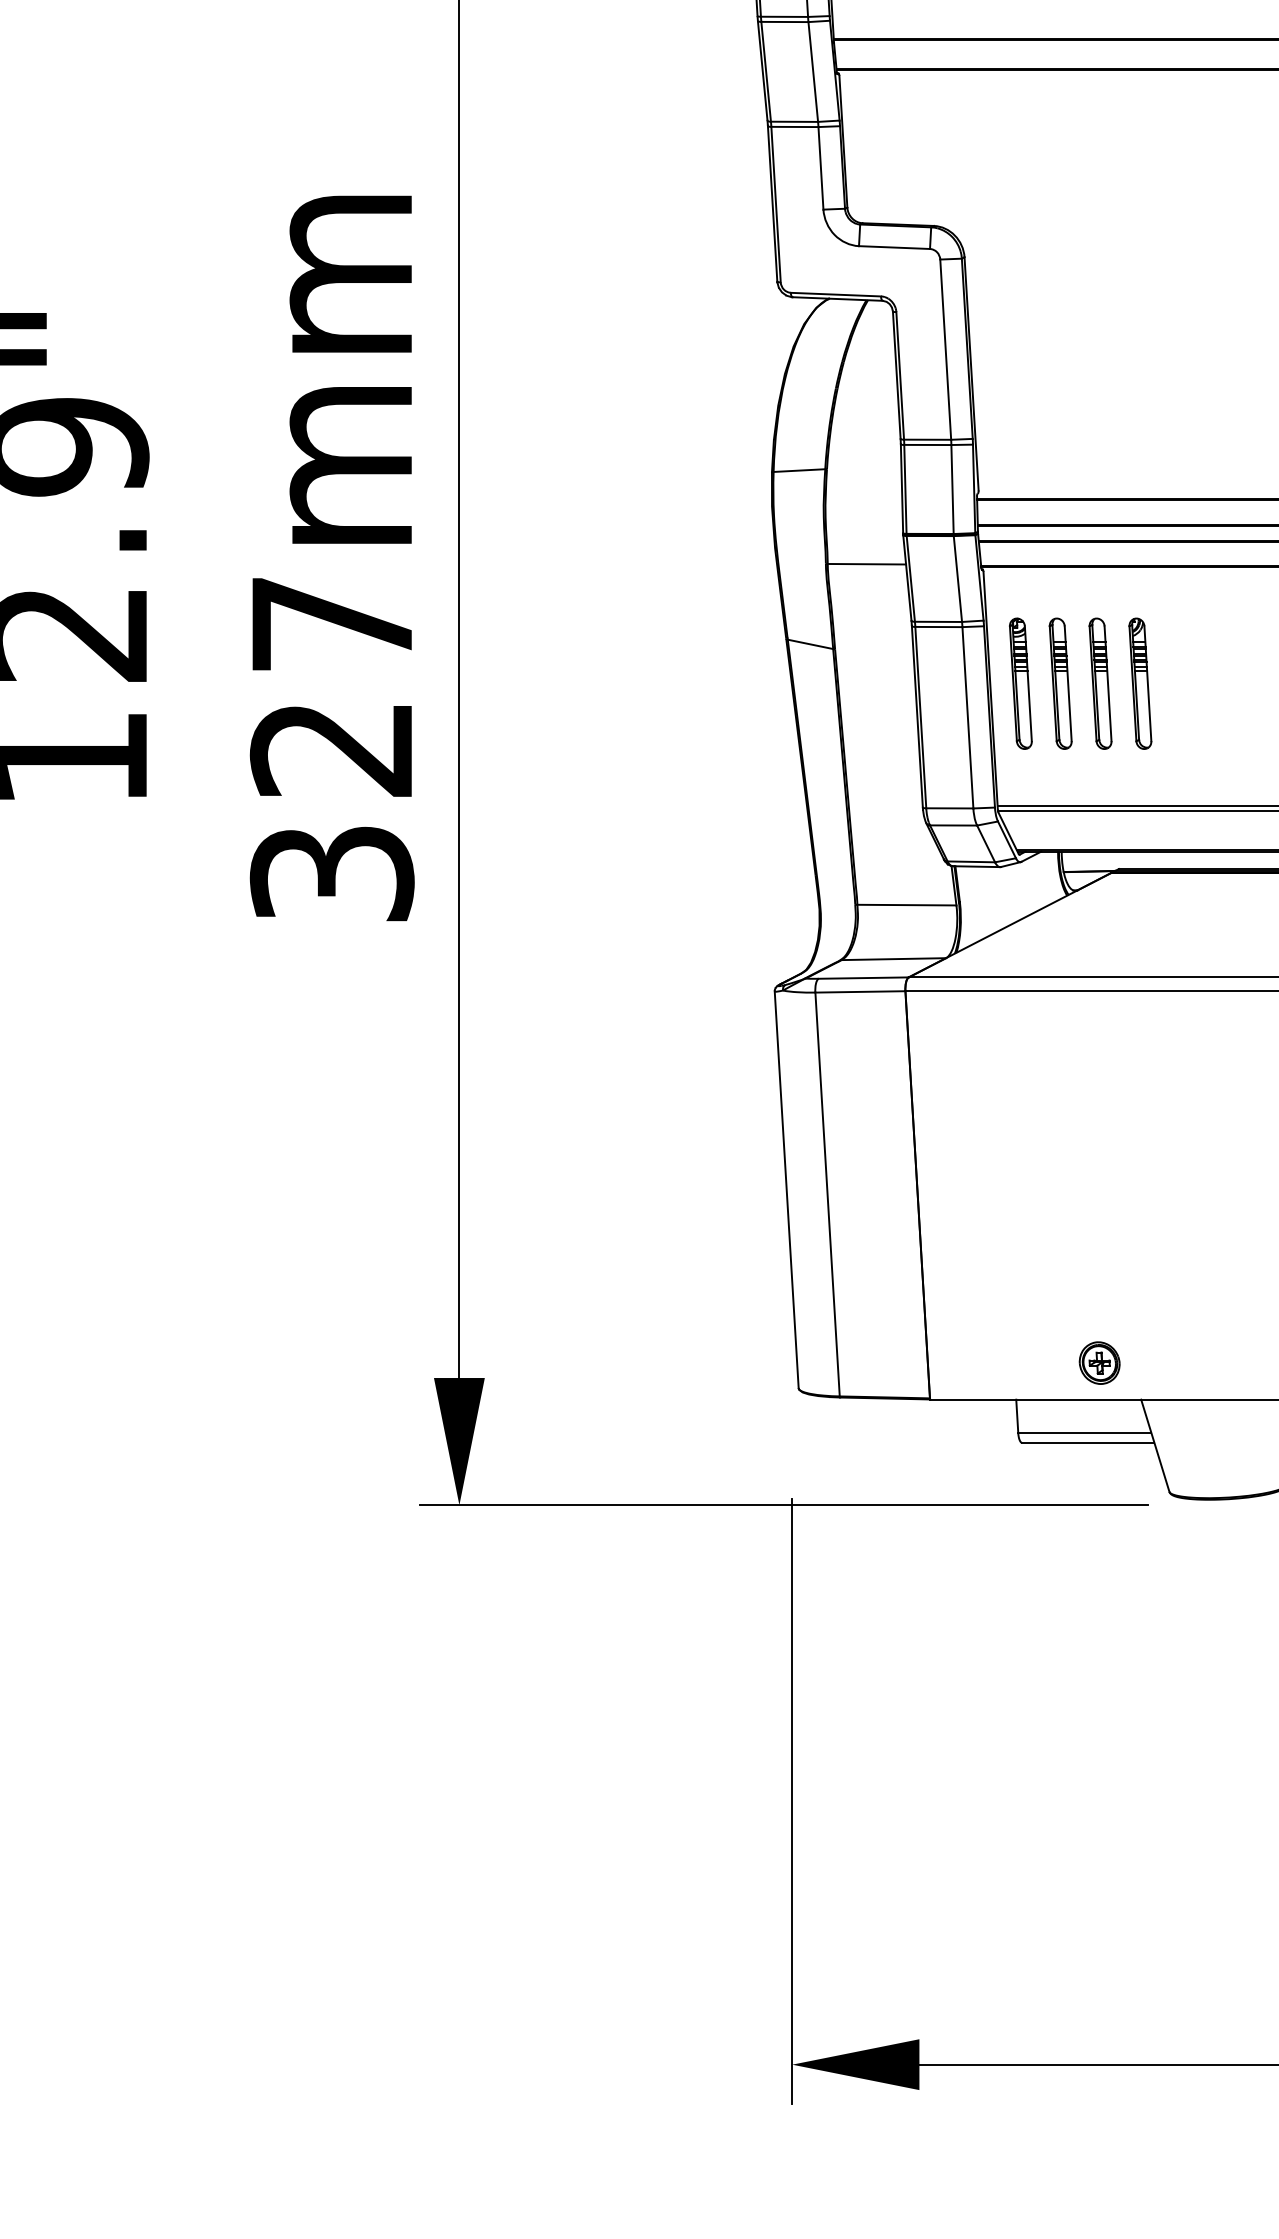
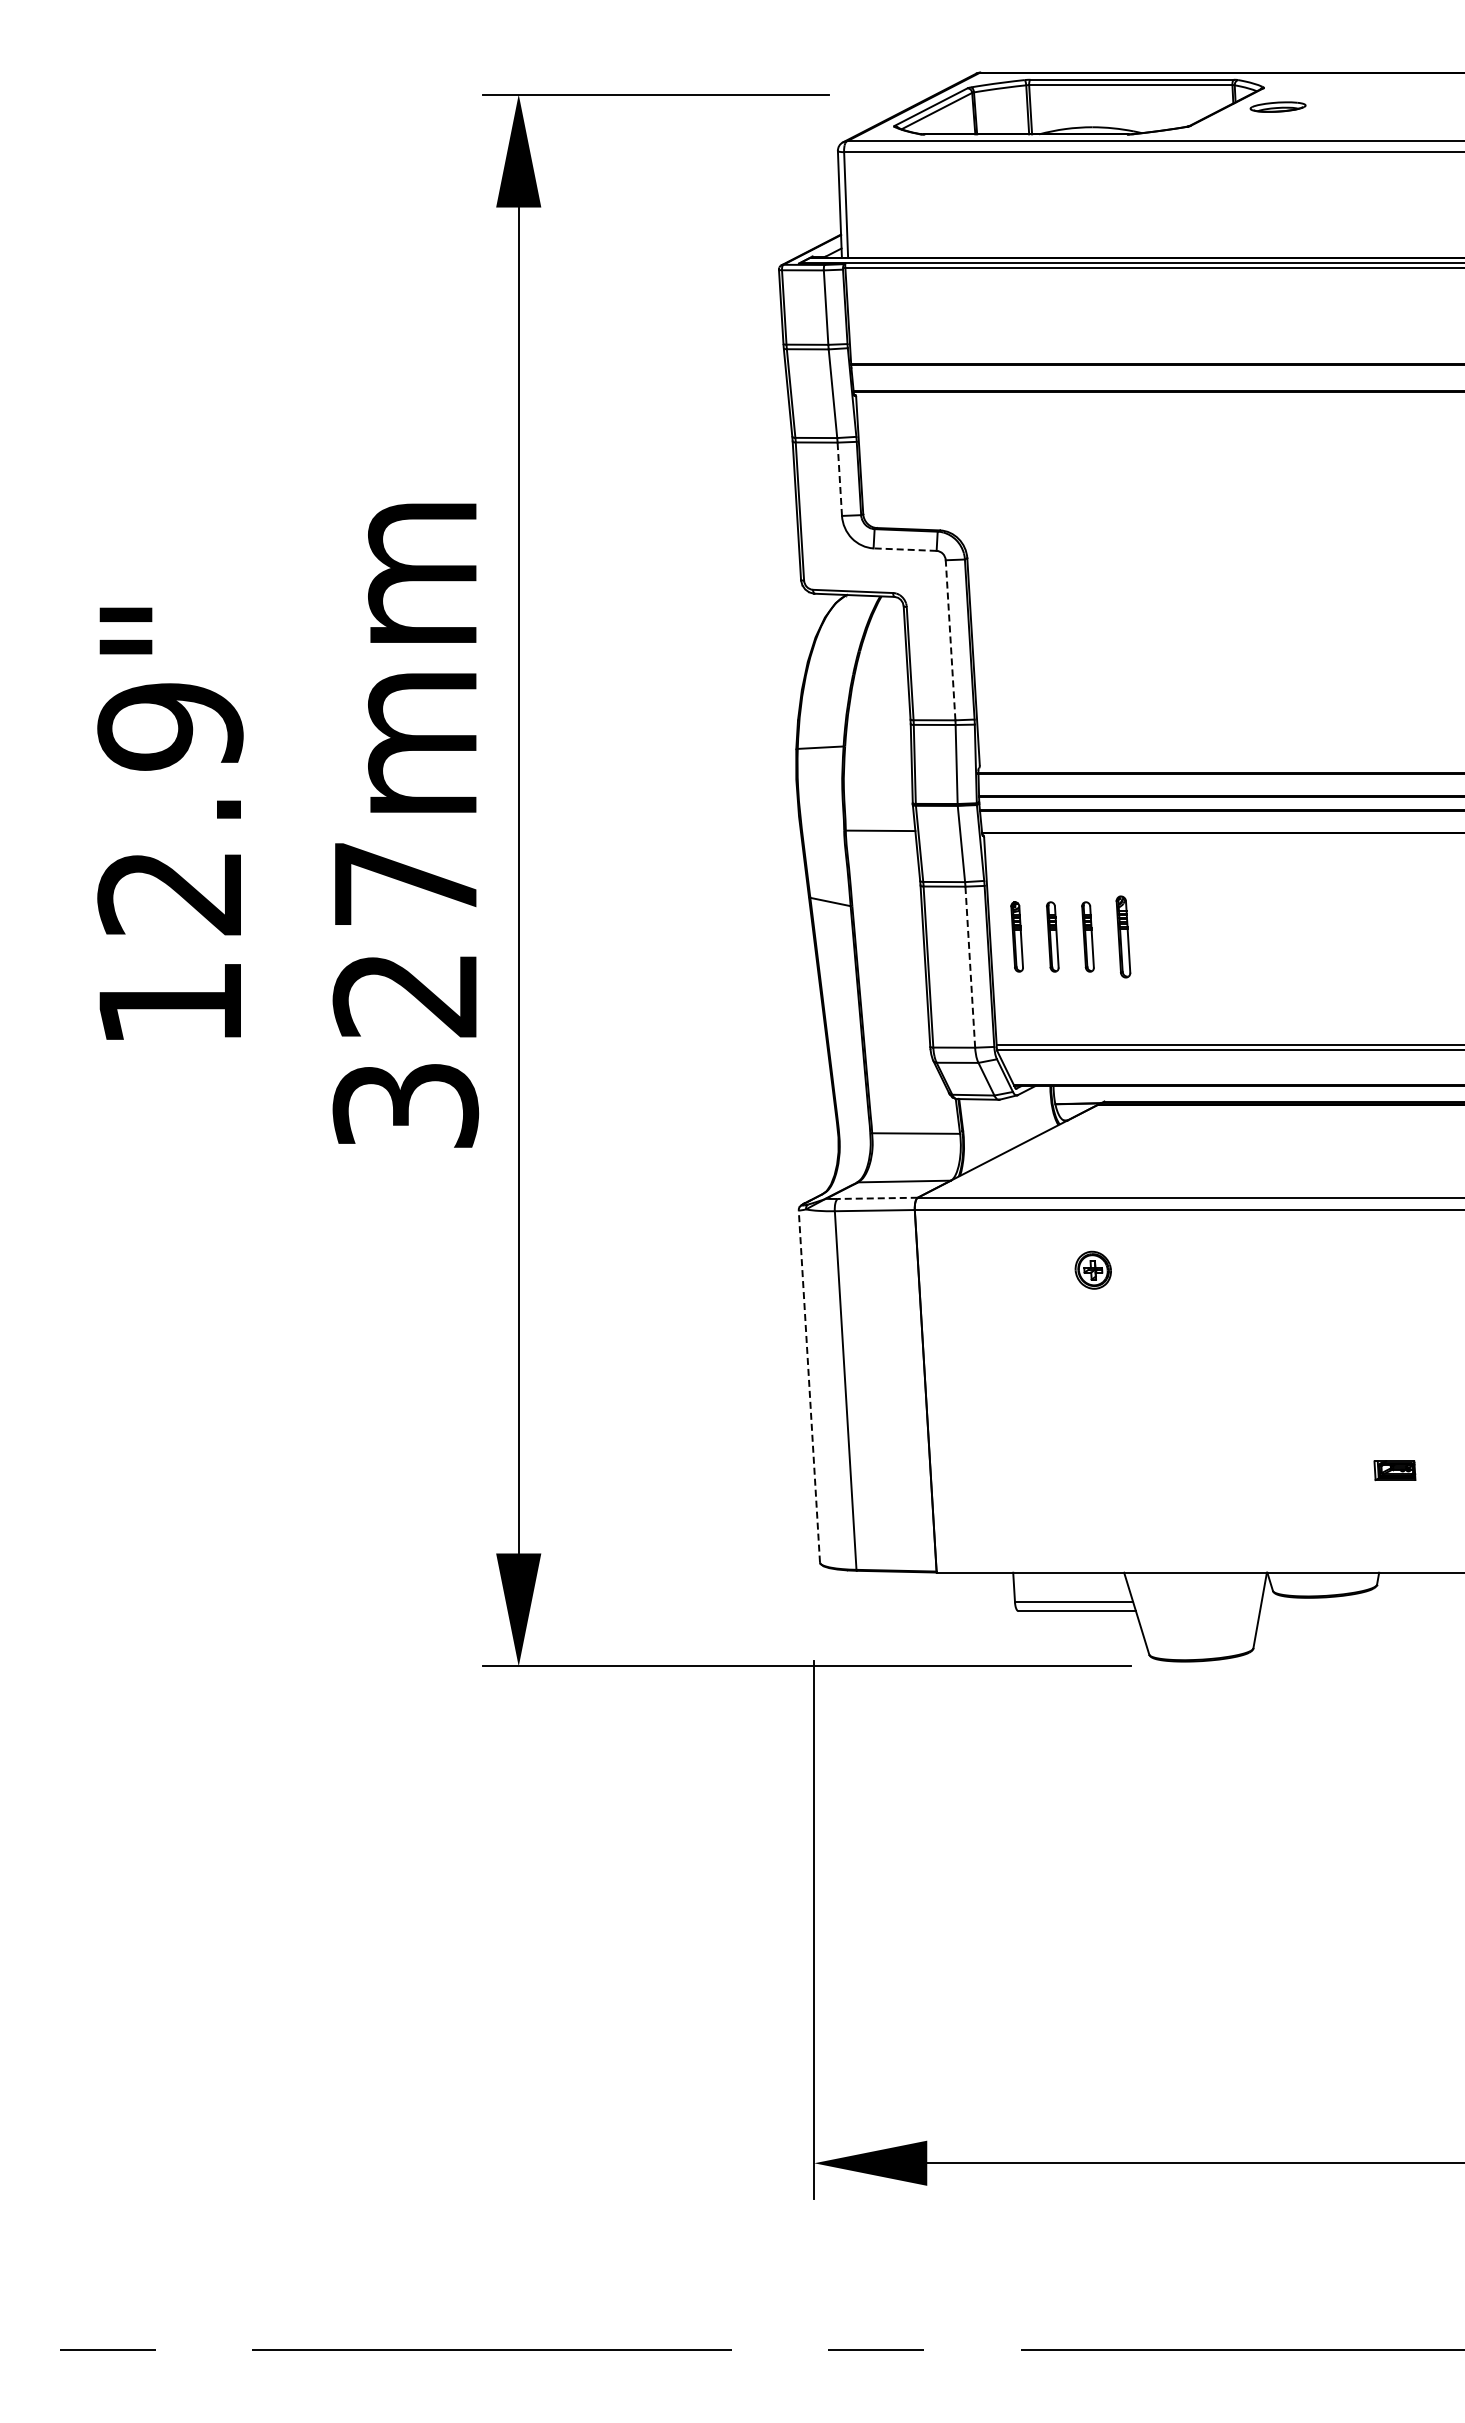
line: (820, 168) -> (839, 479), solid -> dashed
line: (894, 247) -> (905, 549), solid -> dashed
line: (945, 348) -> (950, 639), solid -> dashed
part: (1019, 683) -> (1016, 936), size x0.6
part: (1060, 683) -> (1052, 936), size x0.6
part: (1099, 683) -> (1087, 936), size x0.6
part: (1140, 683) -> (1123, 936), size x0.7
line: (968, 718) -> (970, 967), solid -> dashed
line: (863, 978) -> (877, 1198), solid -> dashed
line: (786, 1189) -> (809, 1386), solid -> dashed
part: (1098, 1362) -> (1092, 1269), moved

